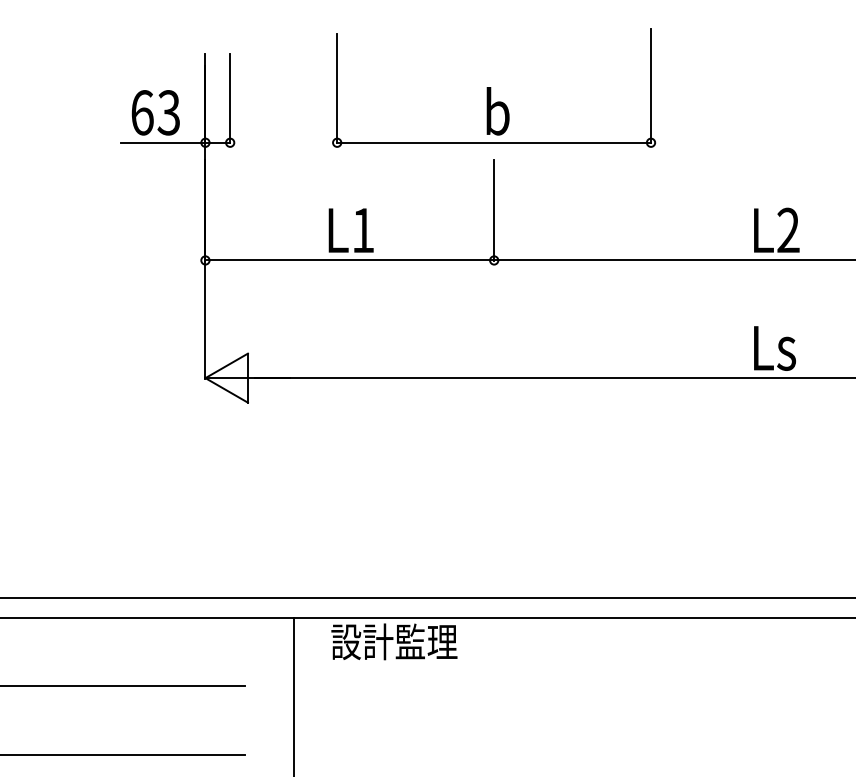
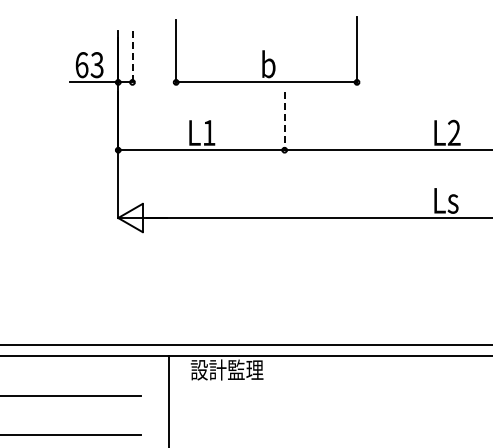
part: (493, 87) -> (266, 50), moved
line: (230, 97) -> (132, 56), solid -> dashed
line: (493, 210) -> (284, 121), solid -> dashed

